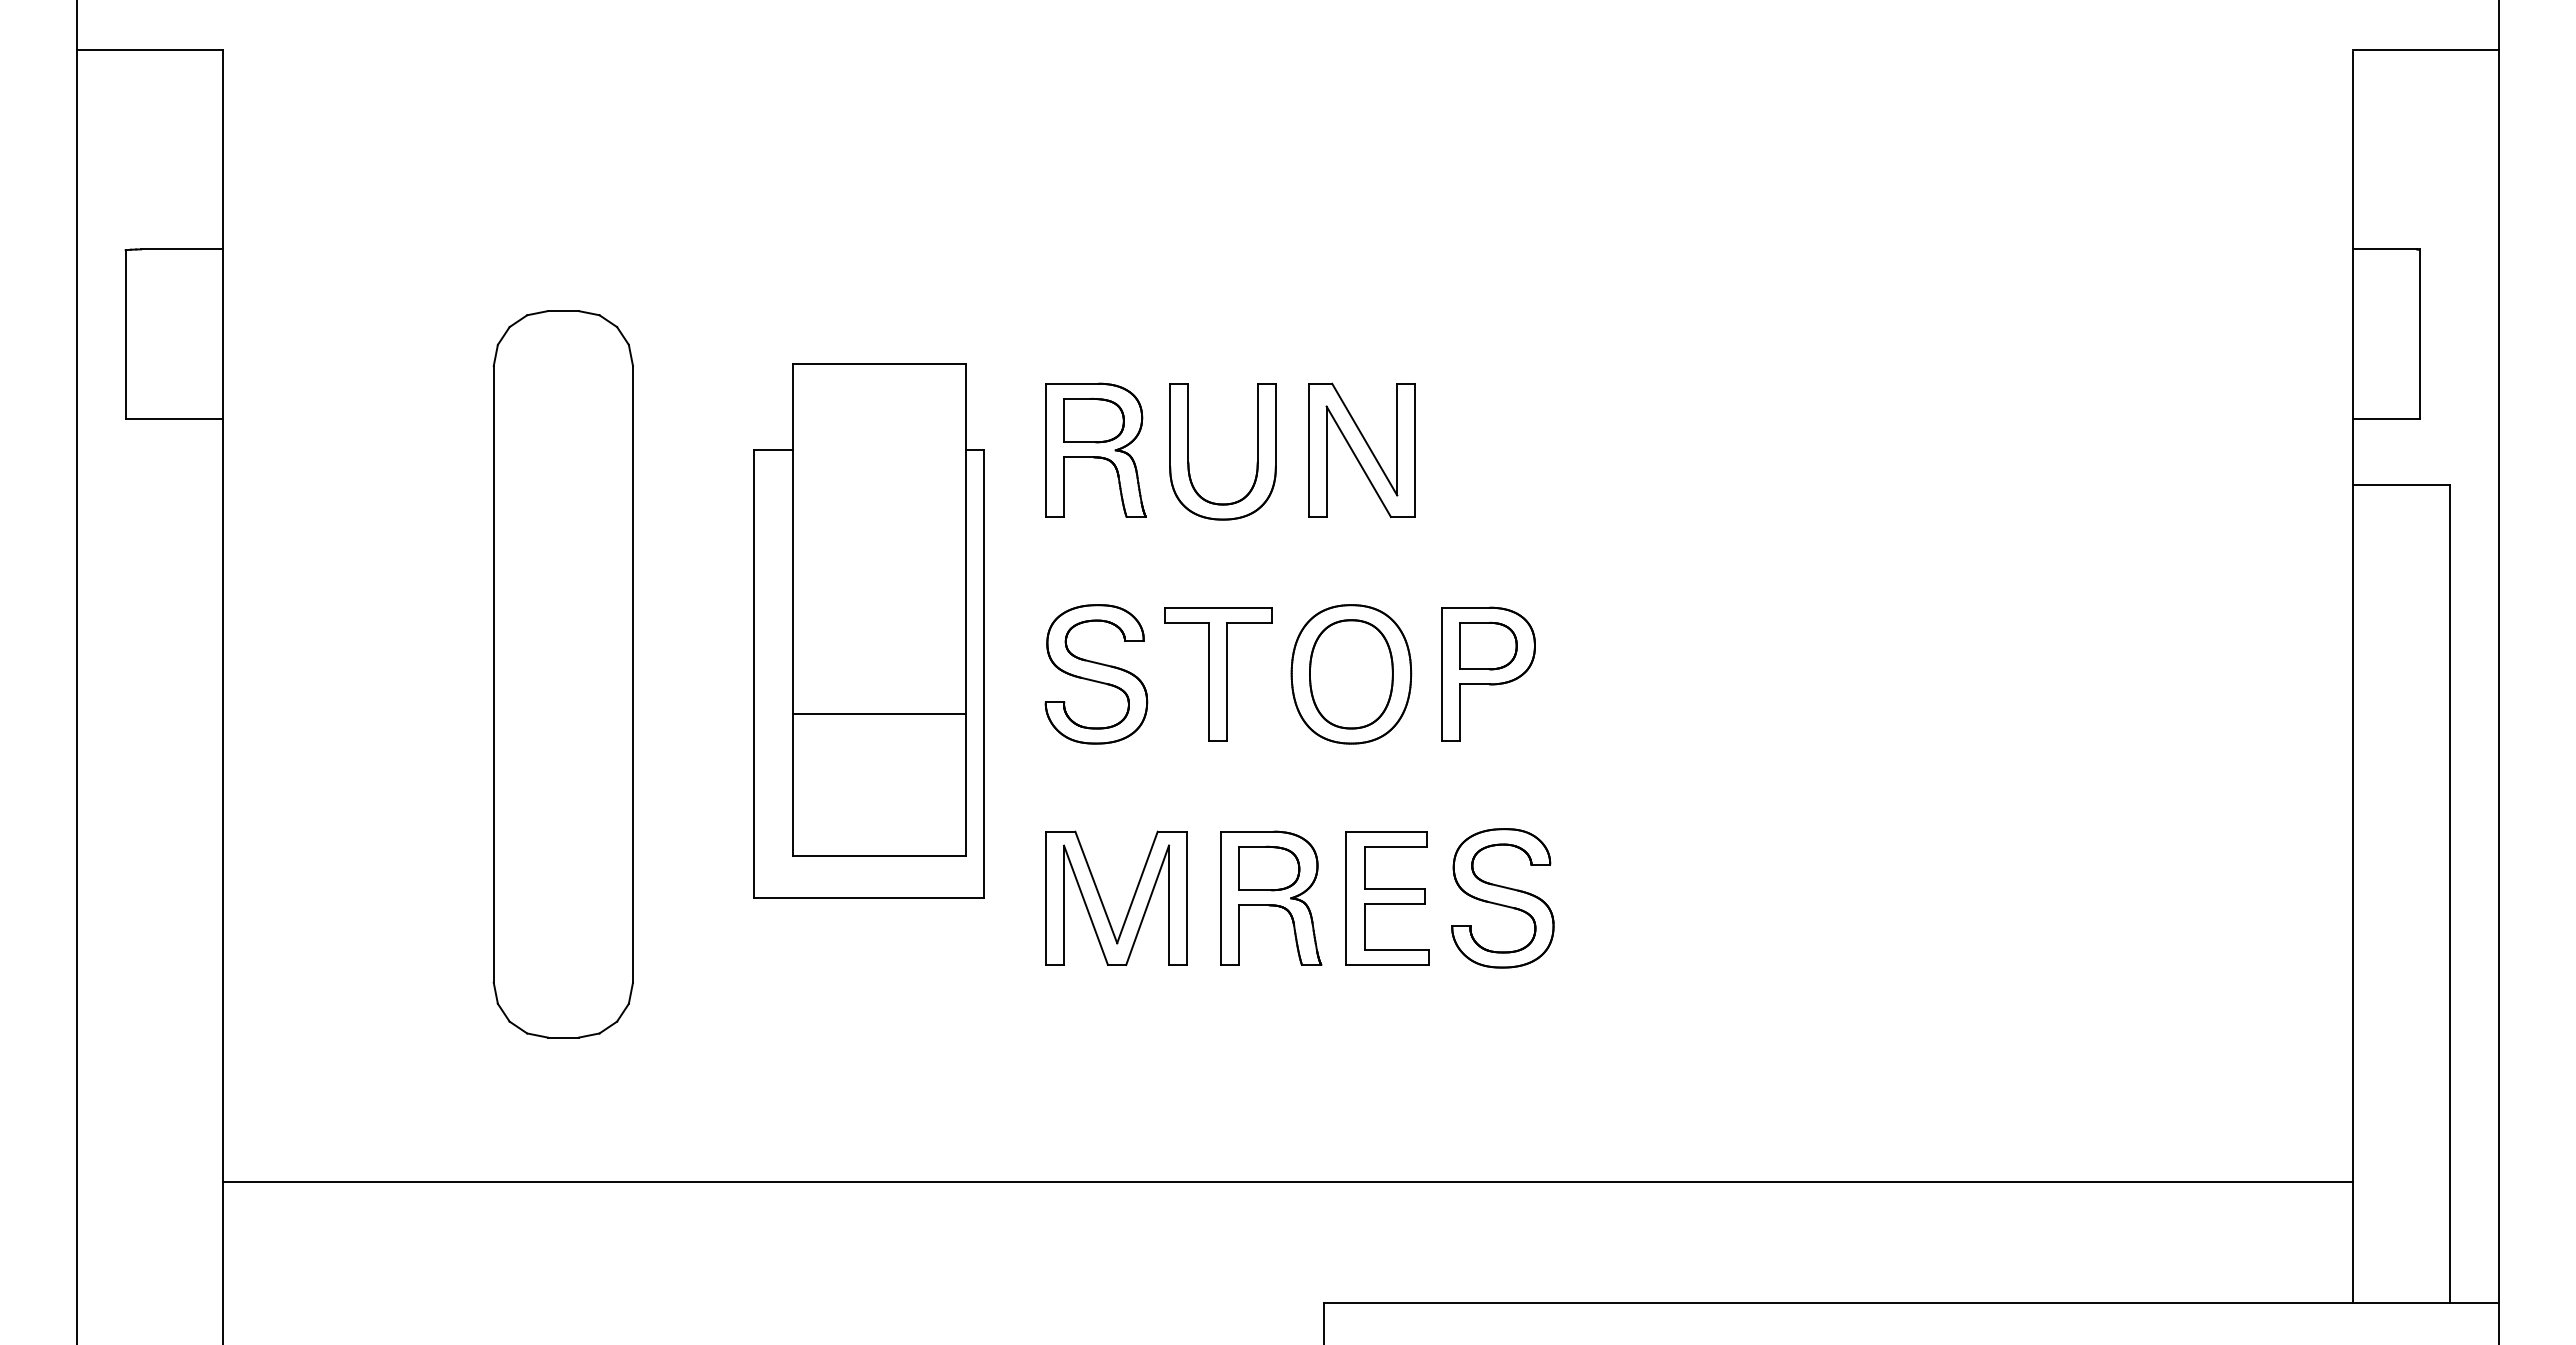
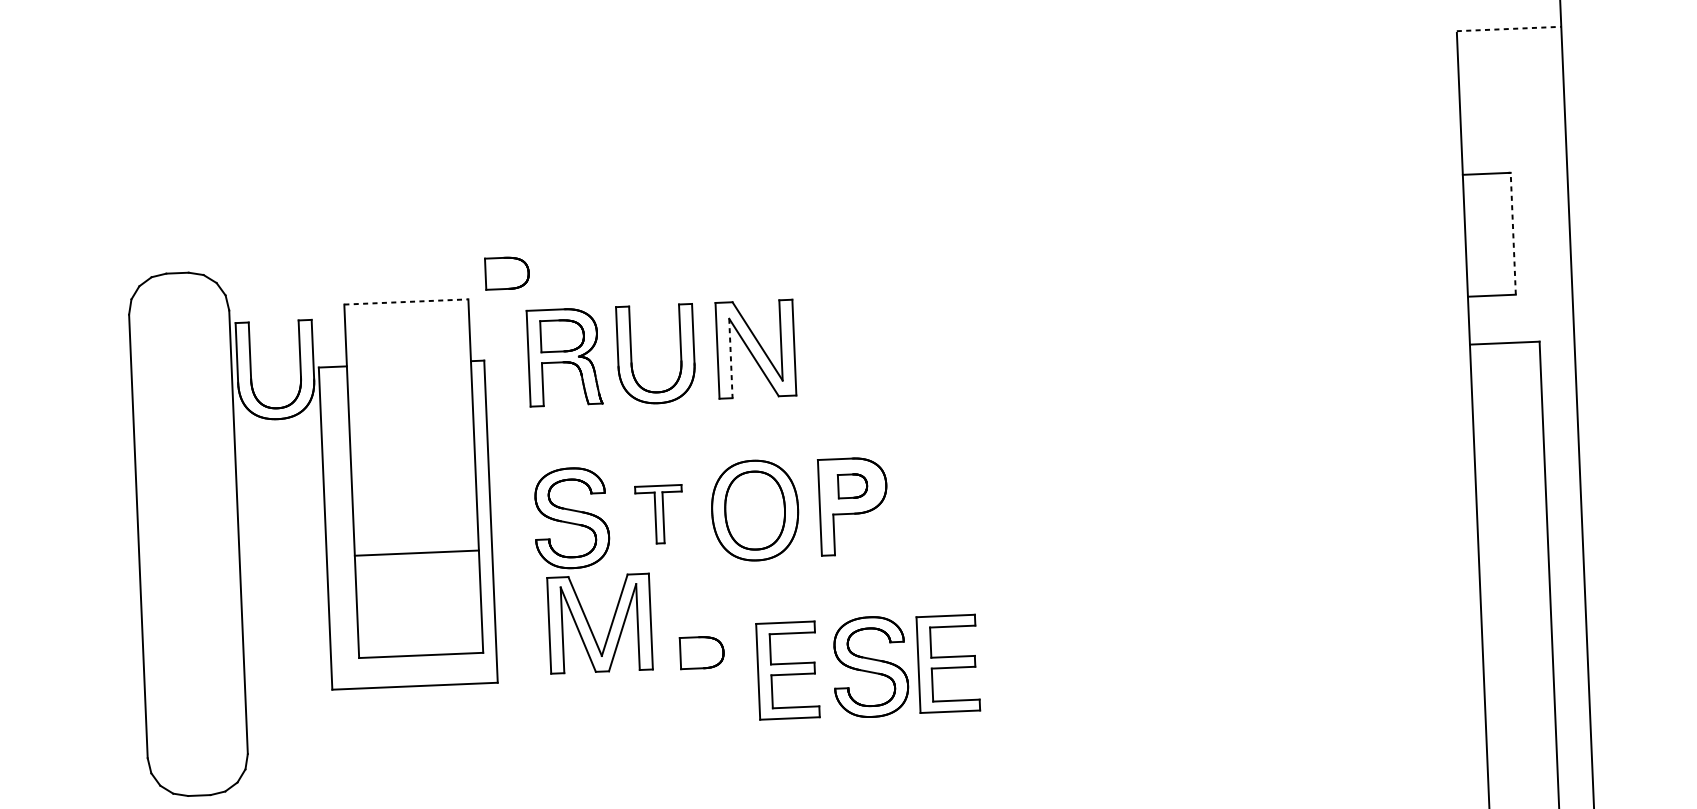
line: (2426, 49) -> (1509, 28), solid -> dashed
part: (1020, 330) -> (506, 273), added
line: (2420, 334) -> (1513, 234), solid -> dashed
line: (879, 364) -> (406, 302), solid -> dashed
part: (659, 451) -> (250, 371), added
line: (1326, 462) -> (730, 359), solid -> dashed
part: (1488, 645) -> (852, 485), size x0.7
part: (1218, 674) -> (659, 514), size x0.6
part: (1271, 897) -> (704, 673), removed
part: (1610, 898) -> (948, 663), added
part: (1102, 900) -> (590, 625), moved

